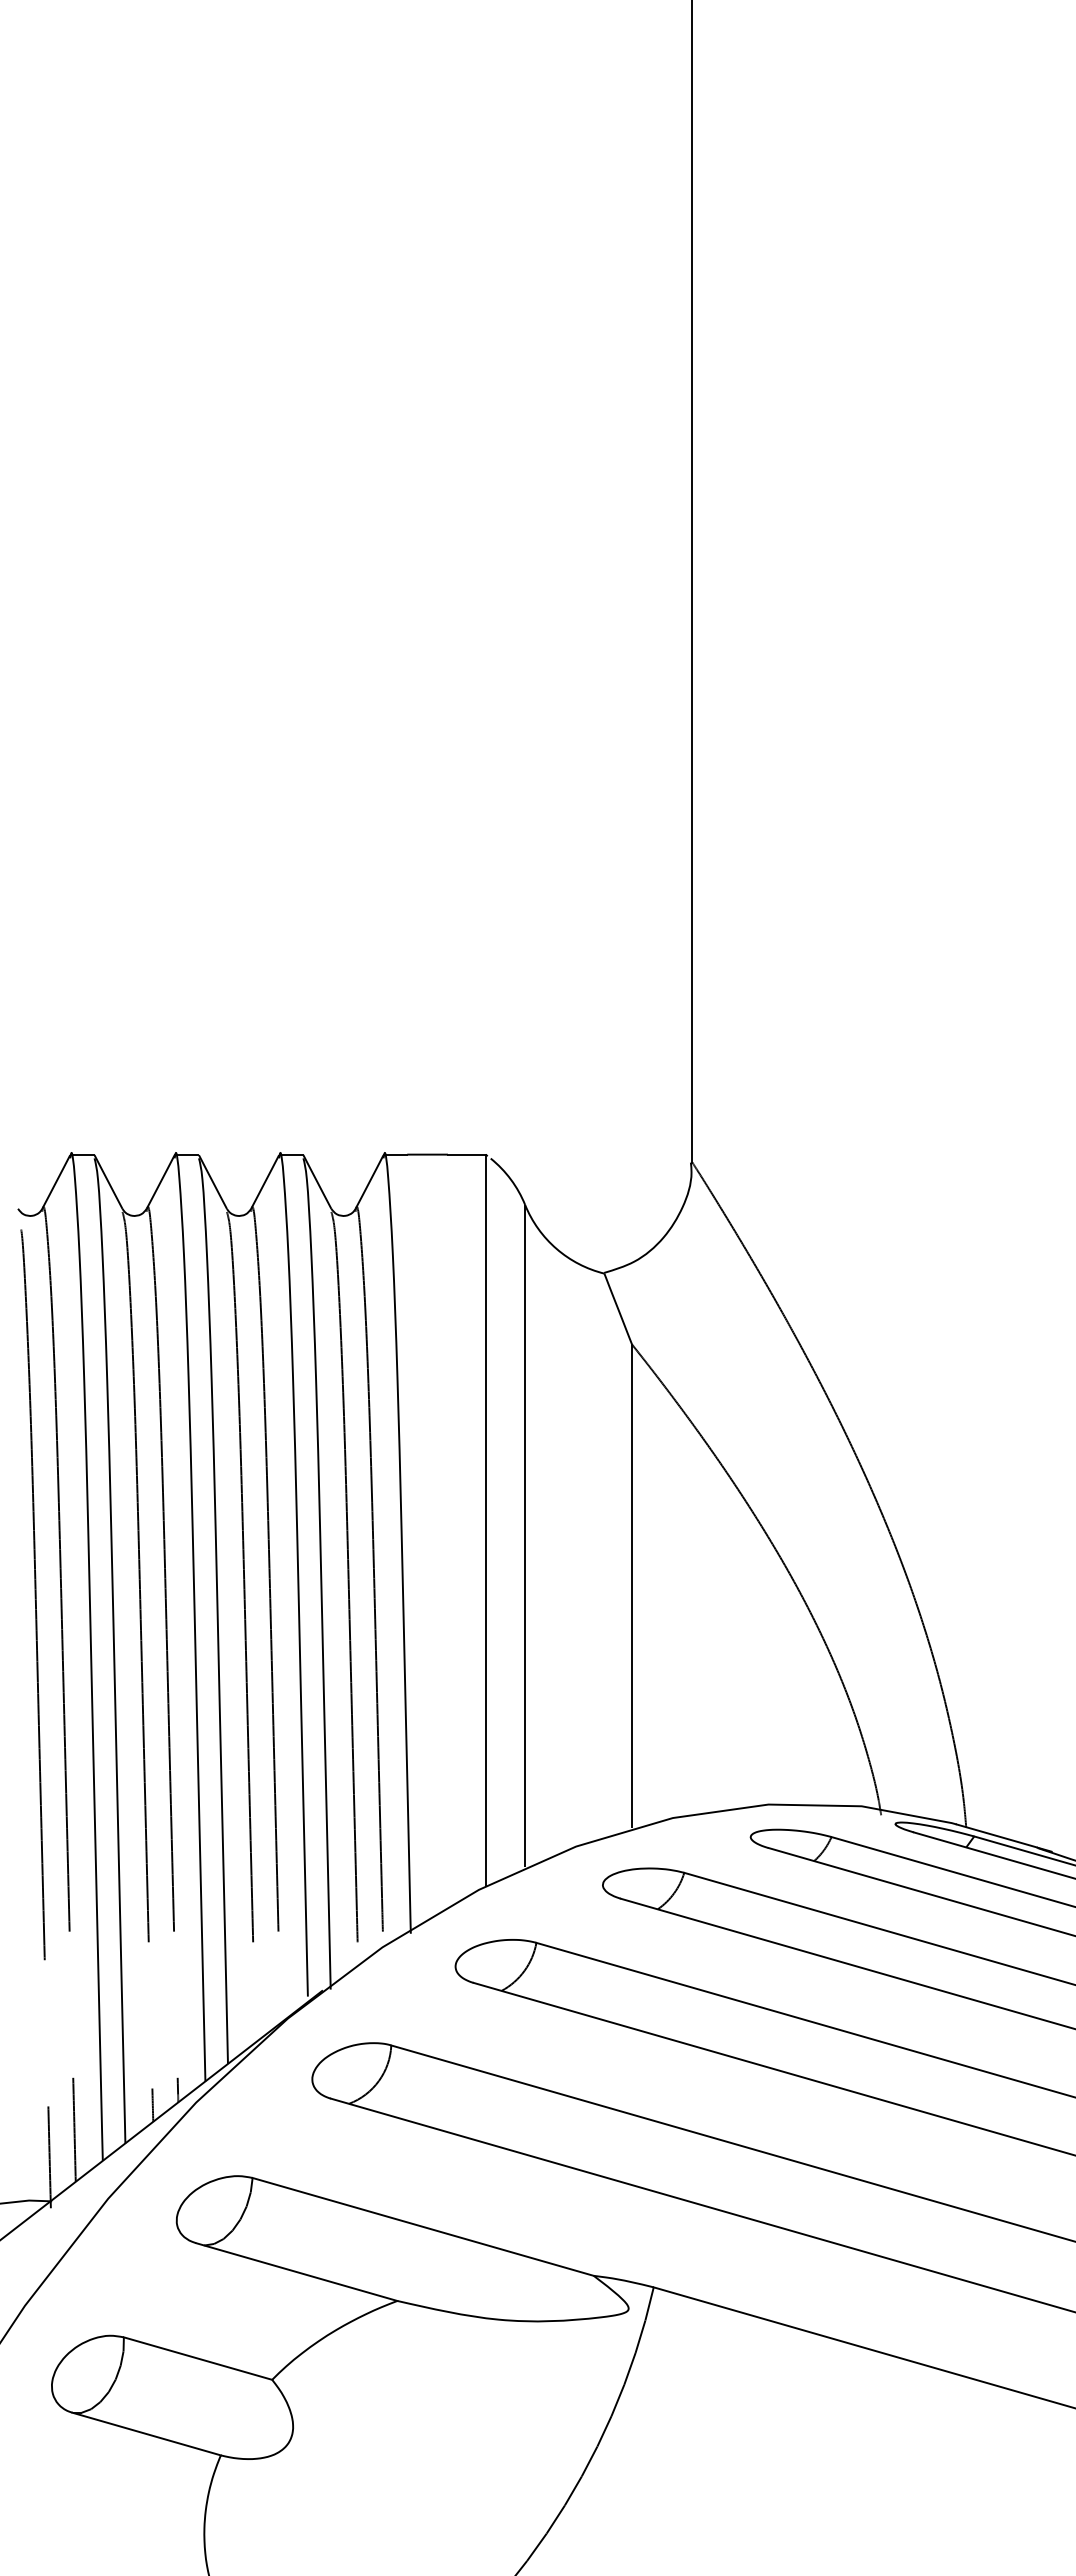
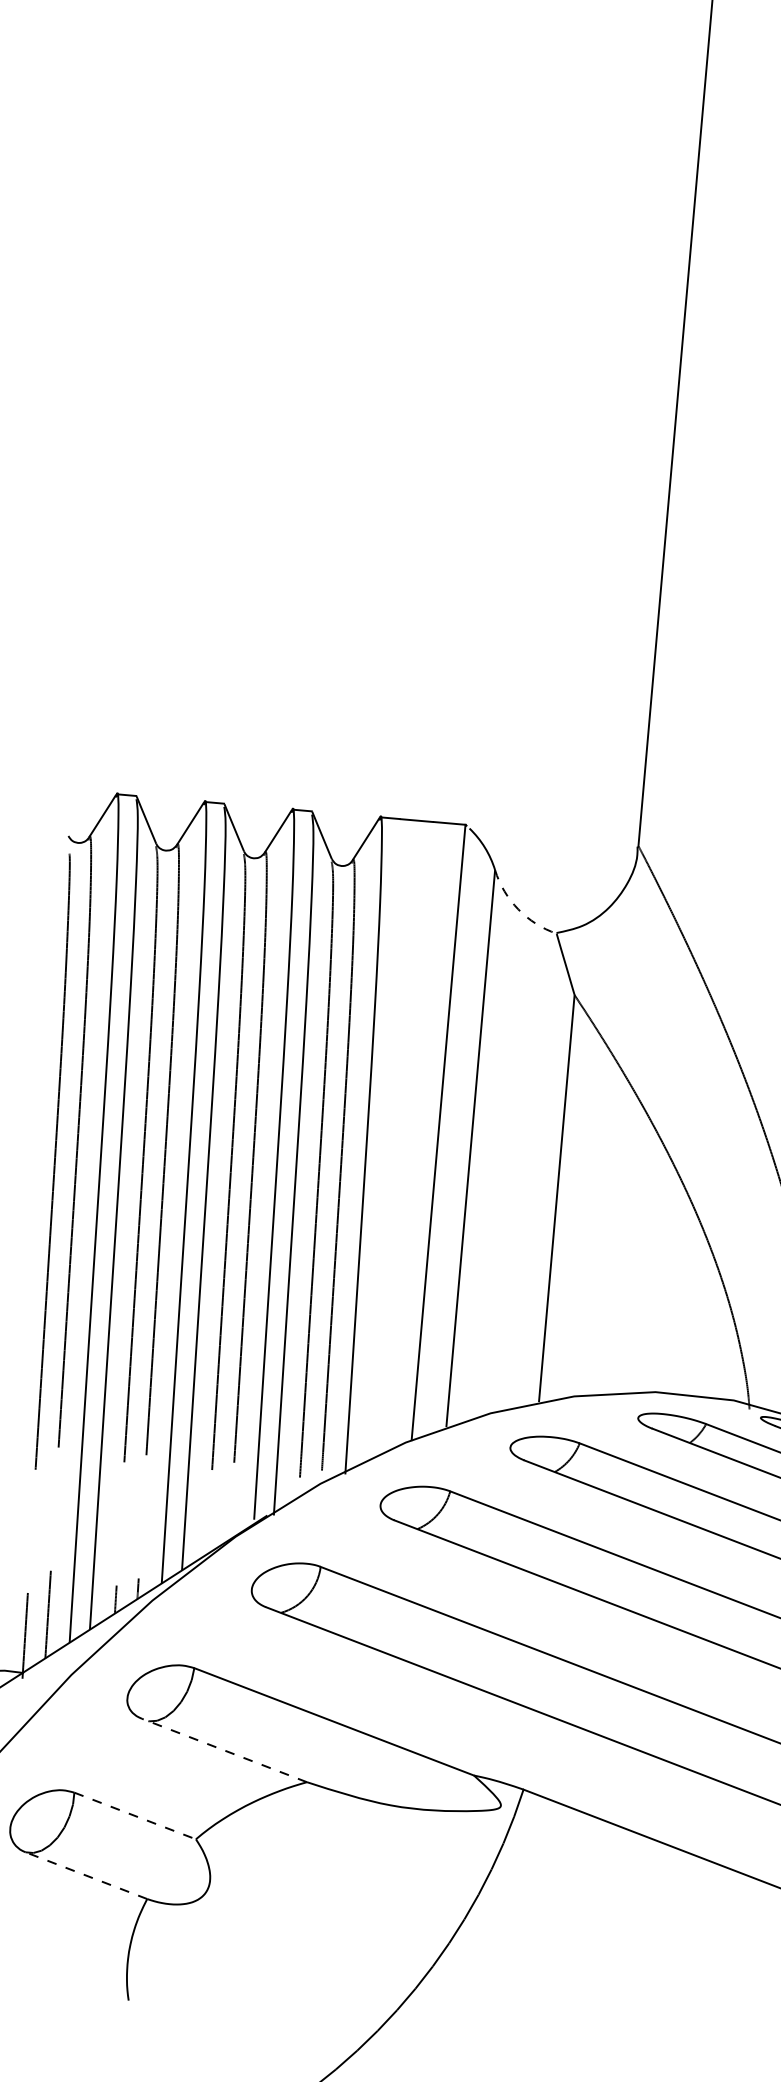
arc: (556, 1248) -> (518, 909), solid -> dashed
line: (296, 2272) -> (224, 1750), solid -> dashed
line: (198, 2358) -> (135, 1815), solid -> dashed
line: (146, 2433) -> (86, 1875), solid -> dashed

